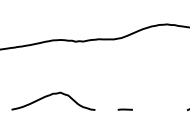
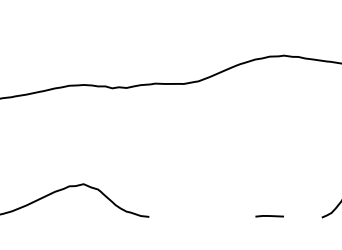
line: (124, 109) -> (268, 215), moved

